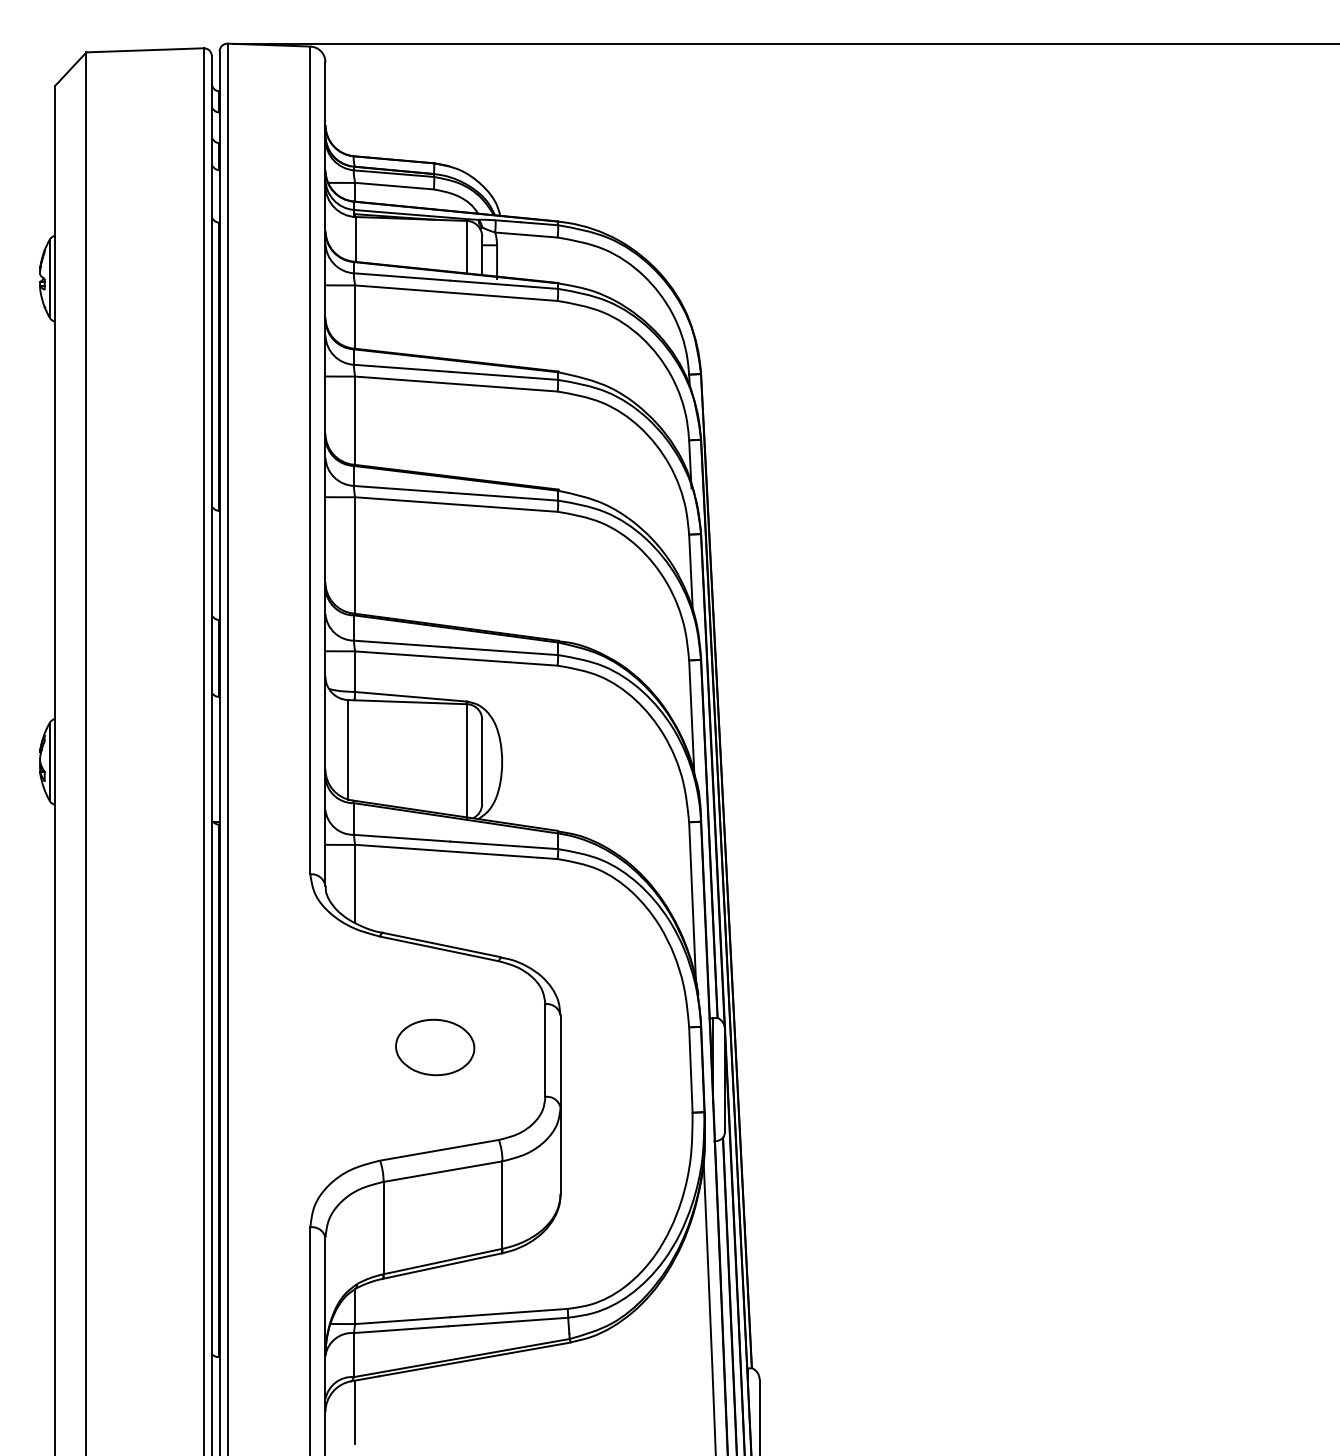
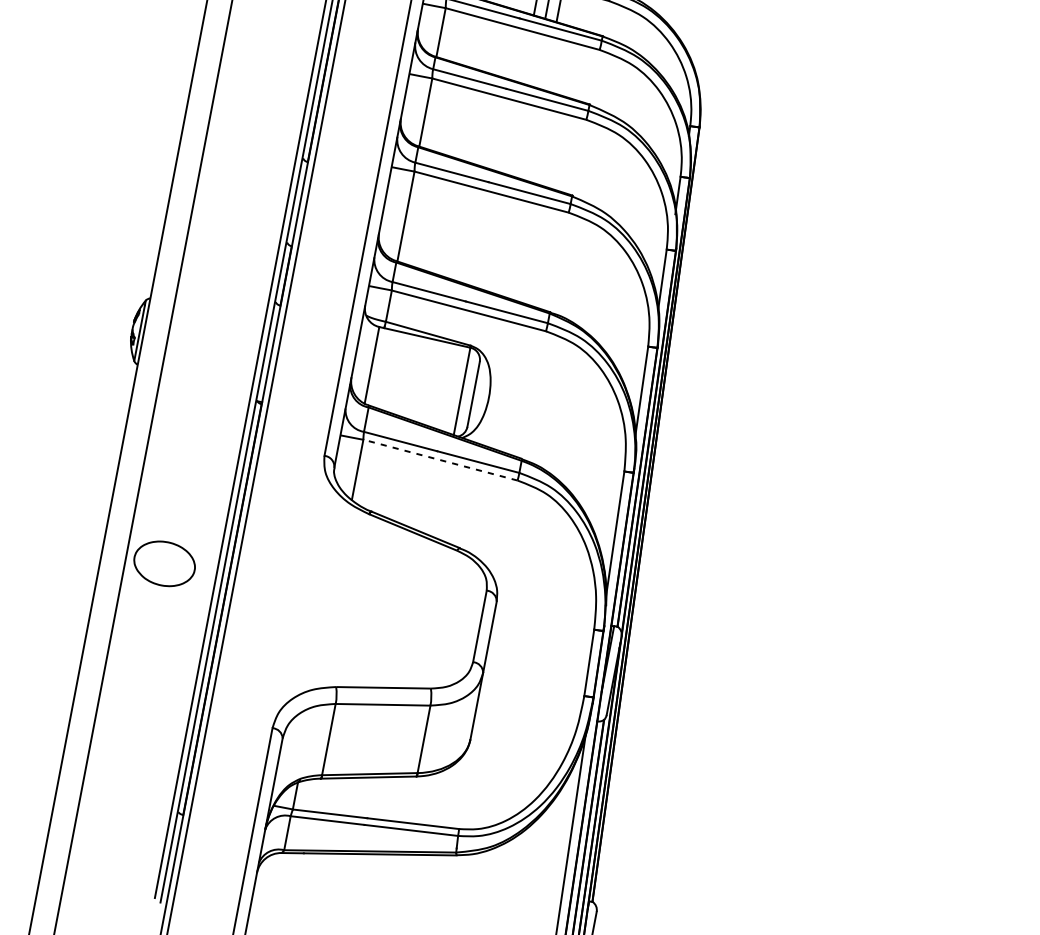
line: (456, 851) -> (440, 459), solid -> dashed
part: (435, 1047) -> (164, 563), moved
line: (355, 1411) -> (280, 876), removed

